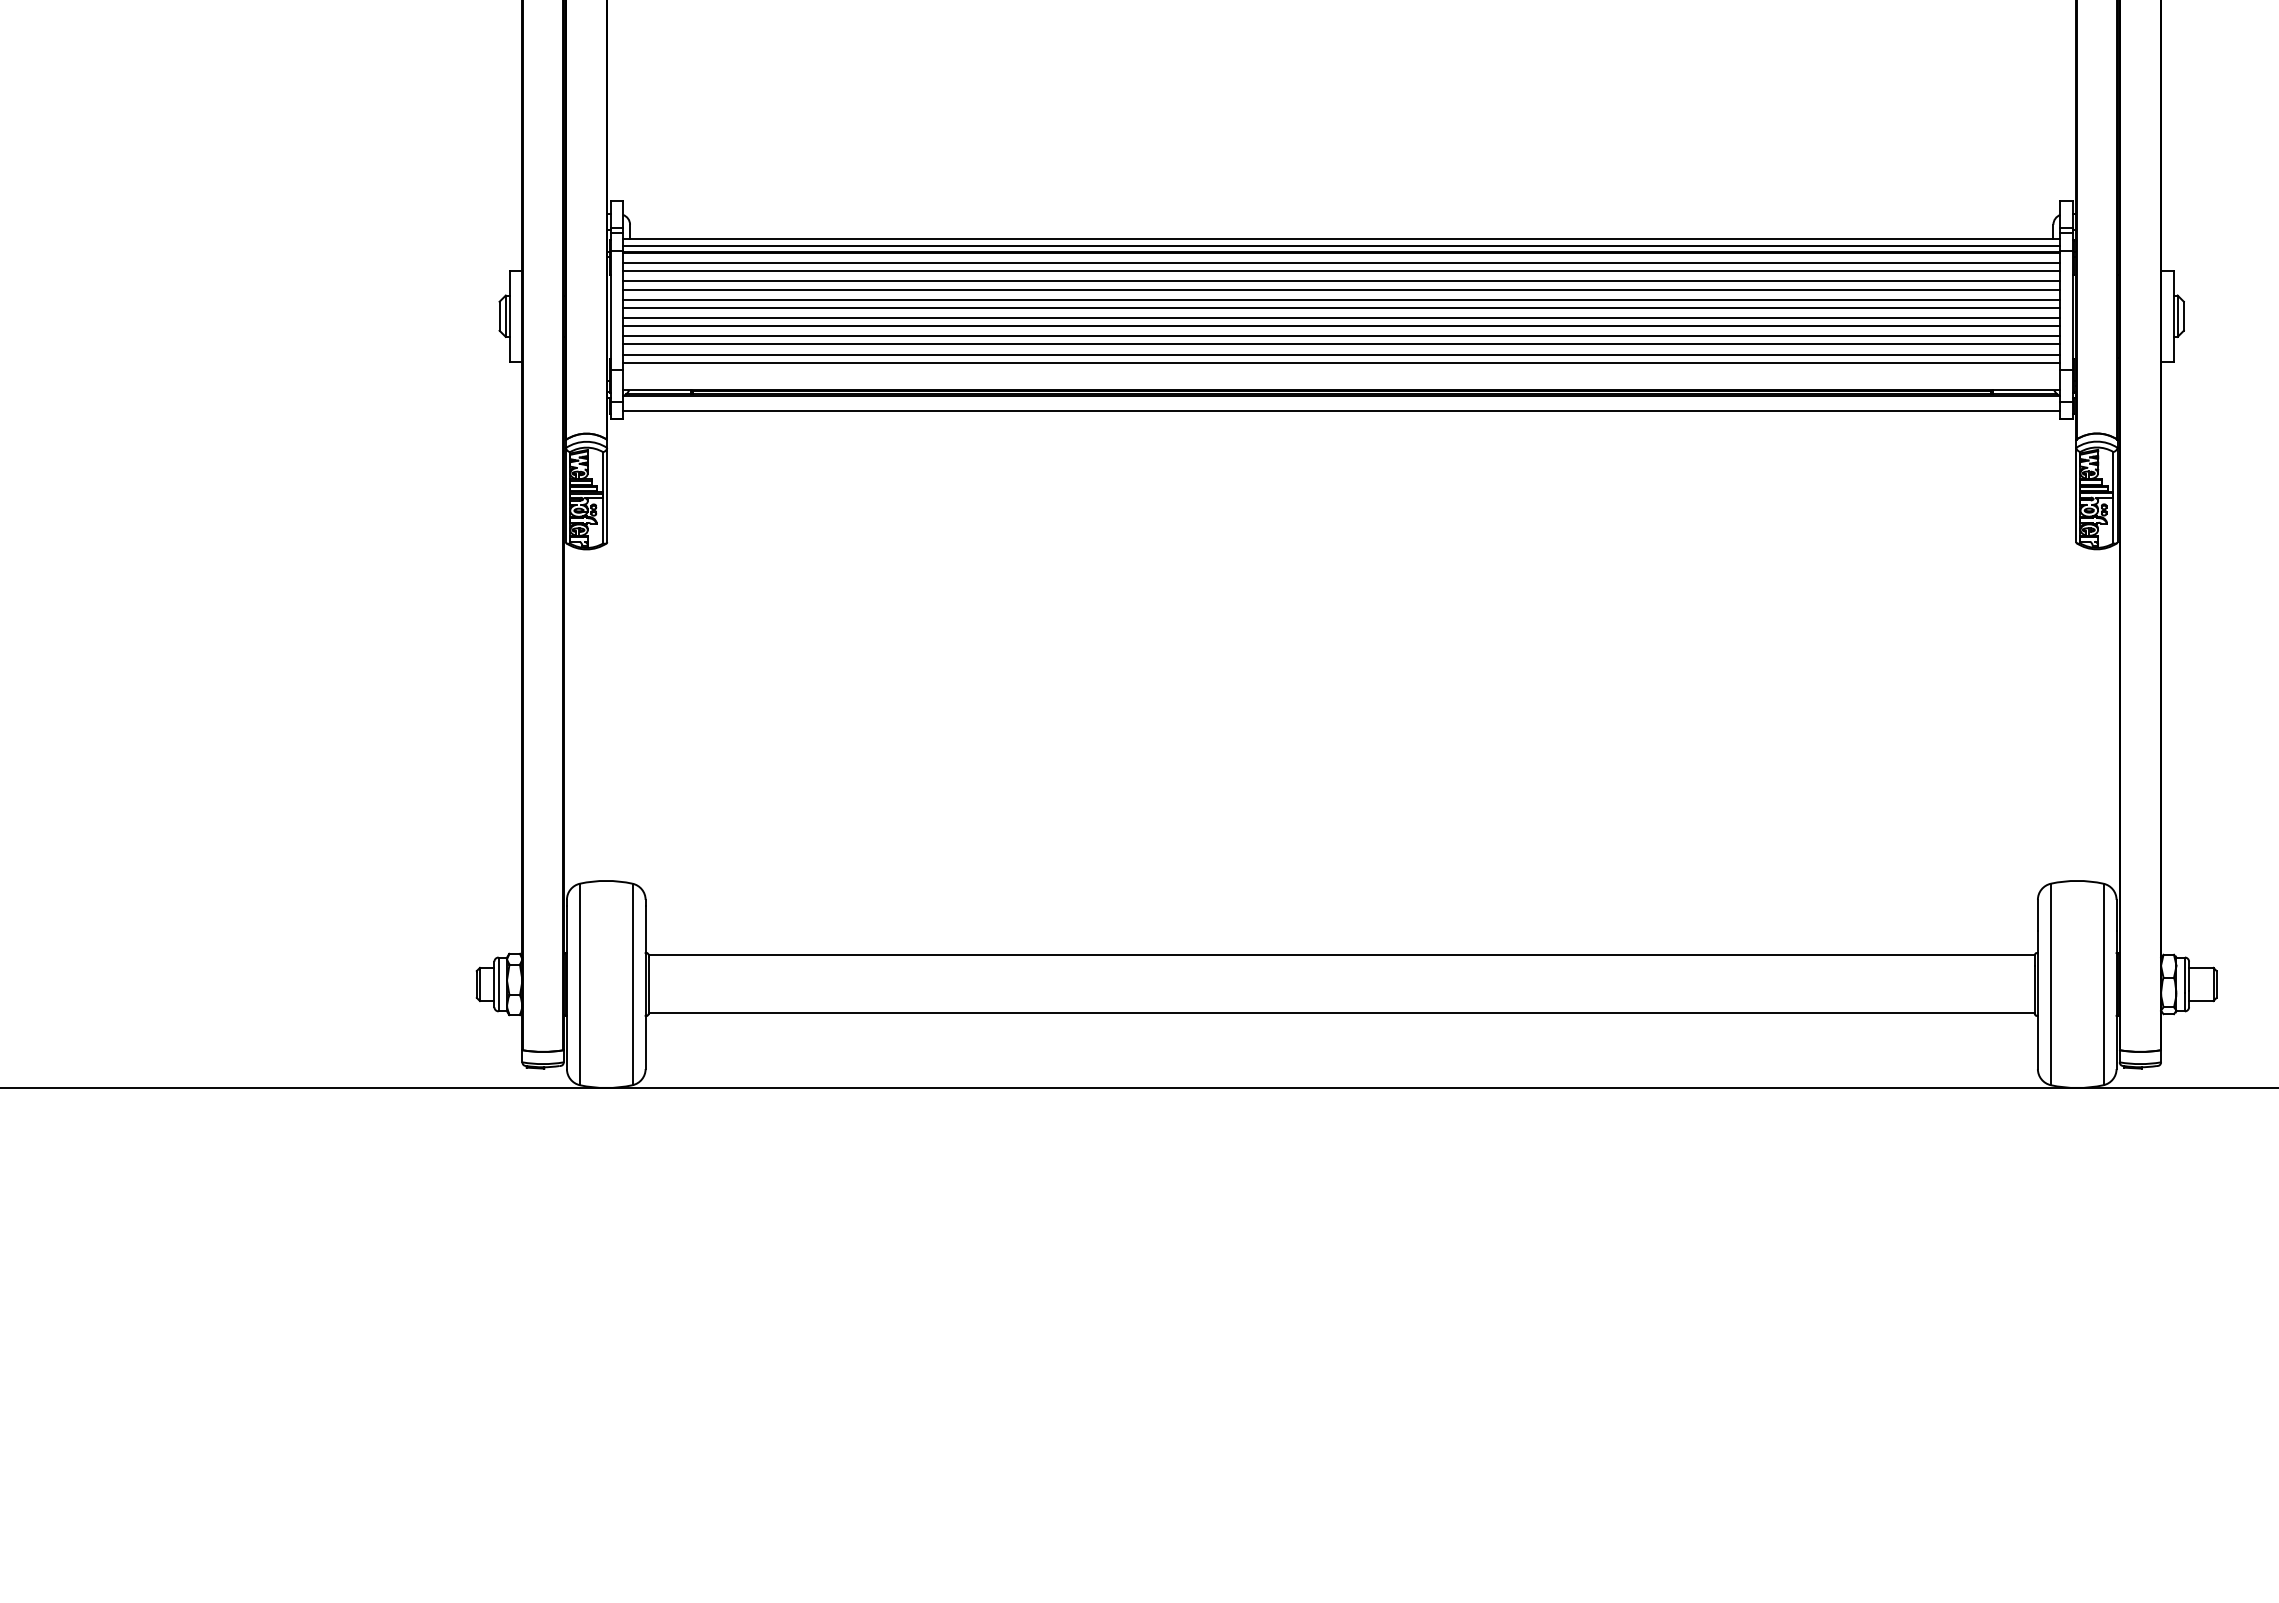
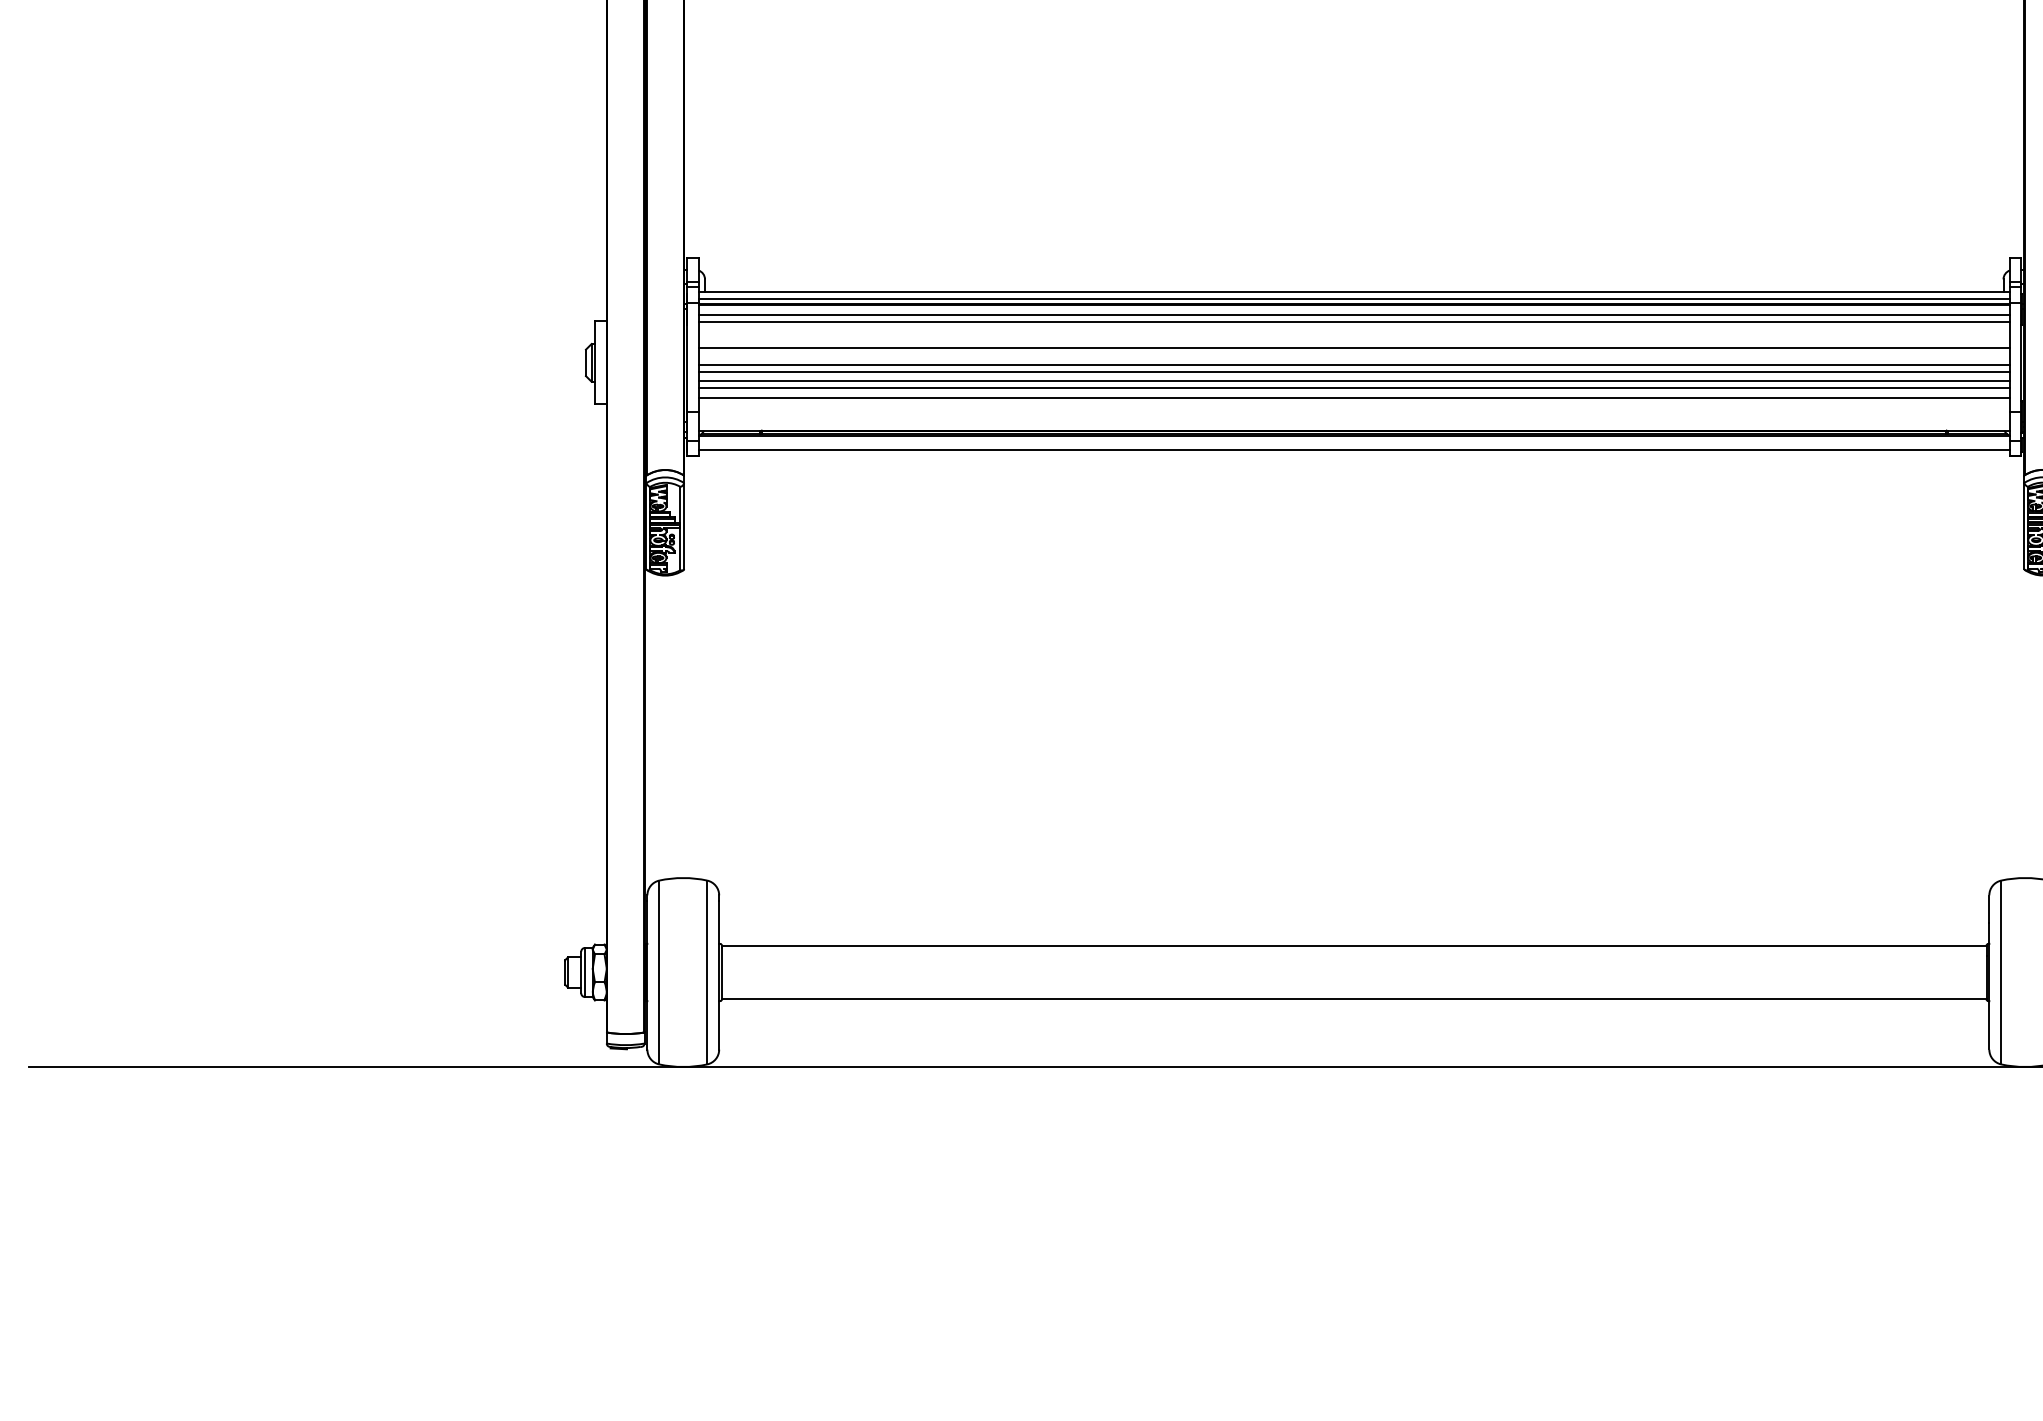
line: (1341, 281) -> (1354, 331), removed
line: (1341, 289) -> (1354, 338), removed
line: (1341, 307) -> (1354, 354), removed
line: (1341, 362) -> (1354, 405), removed

